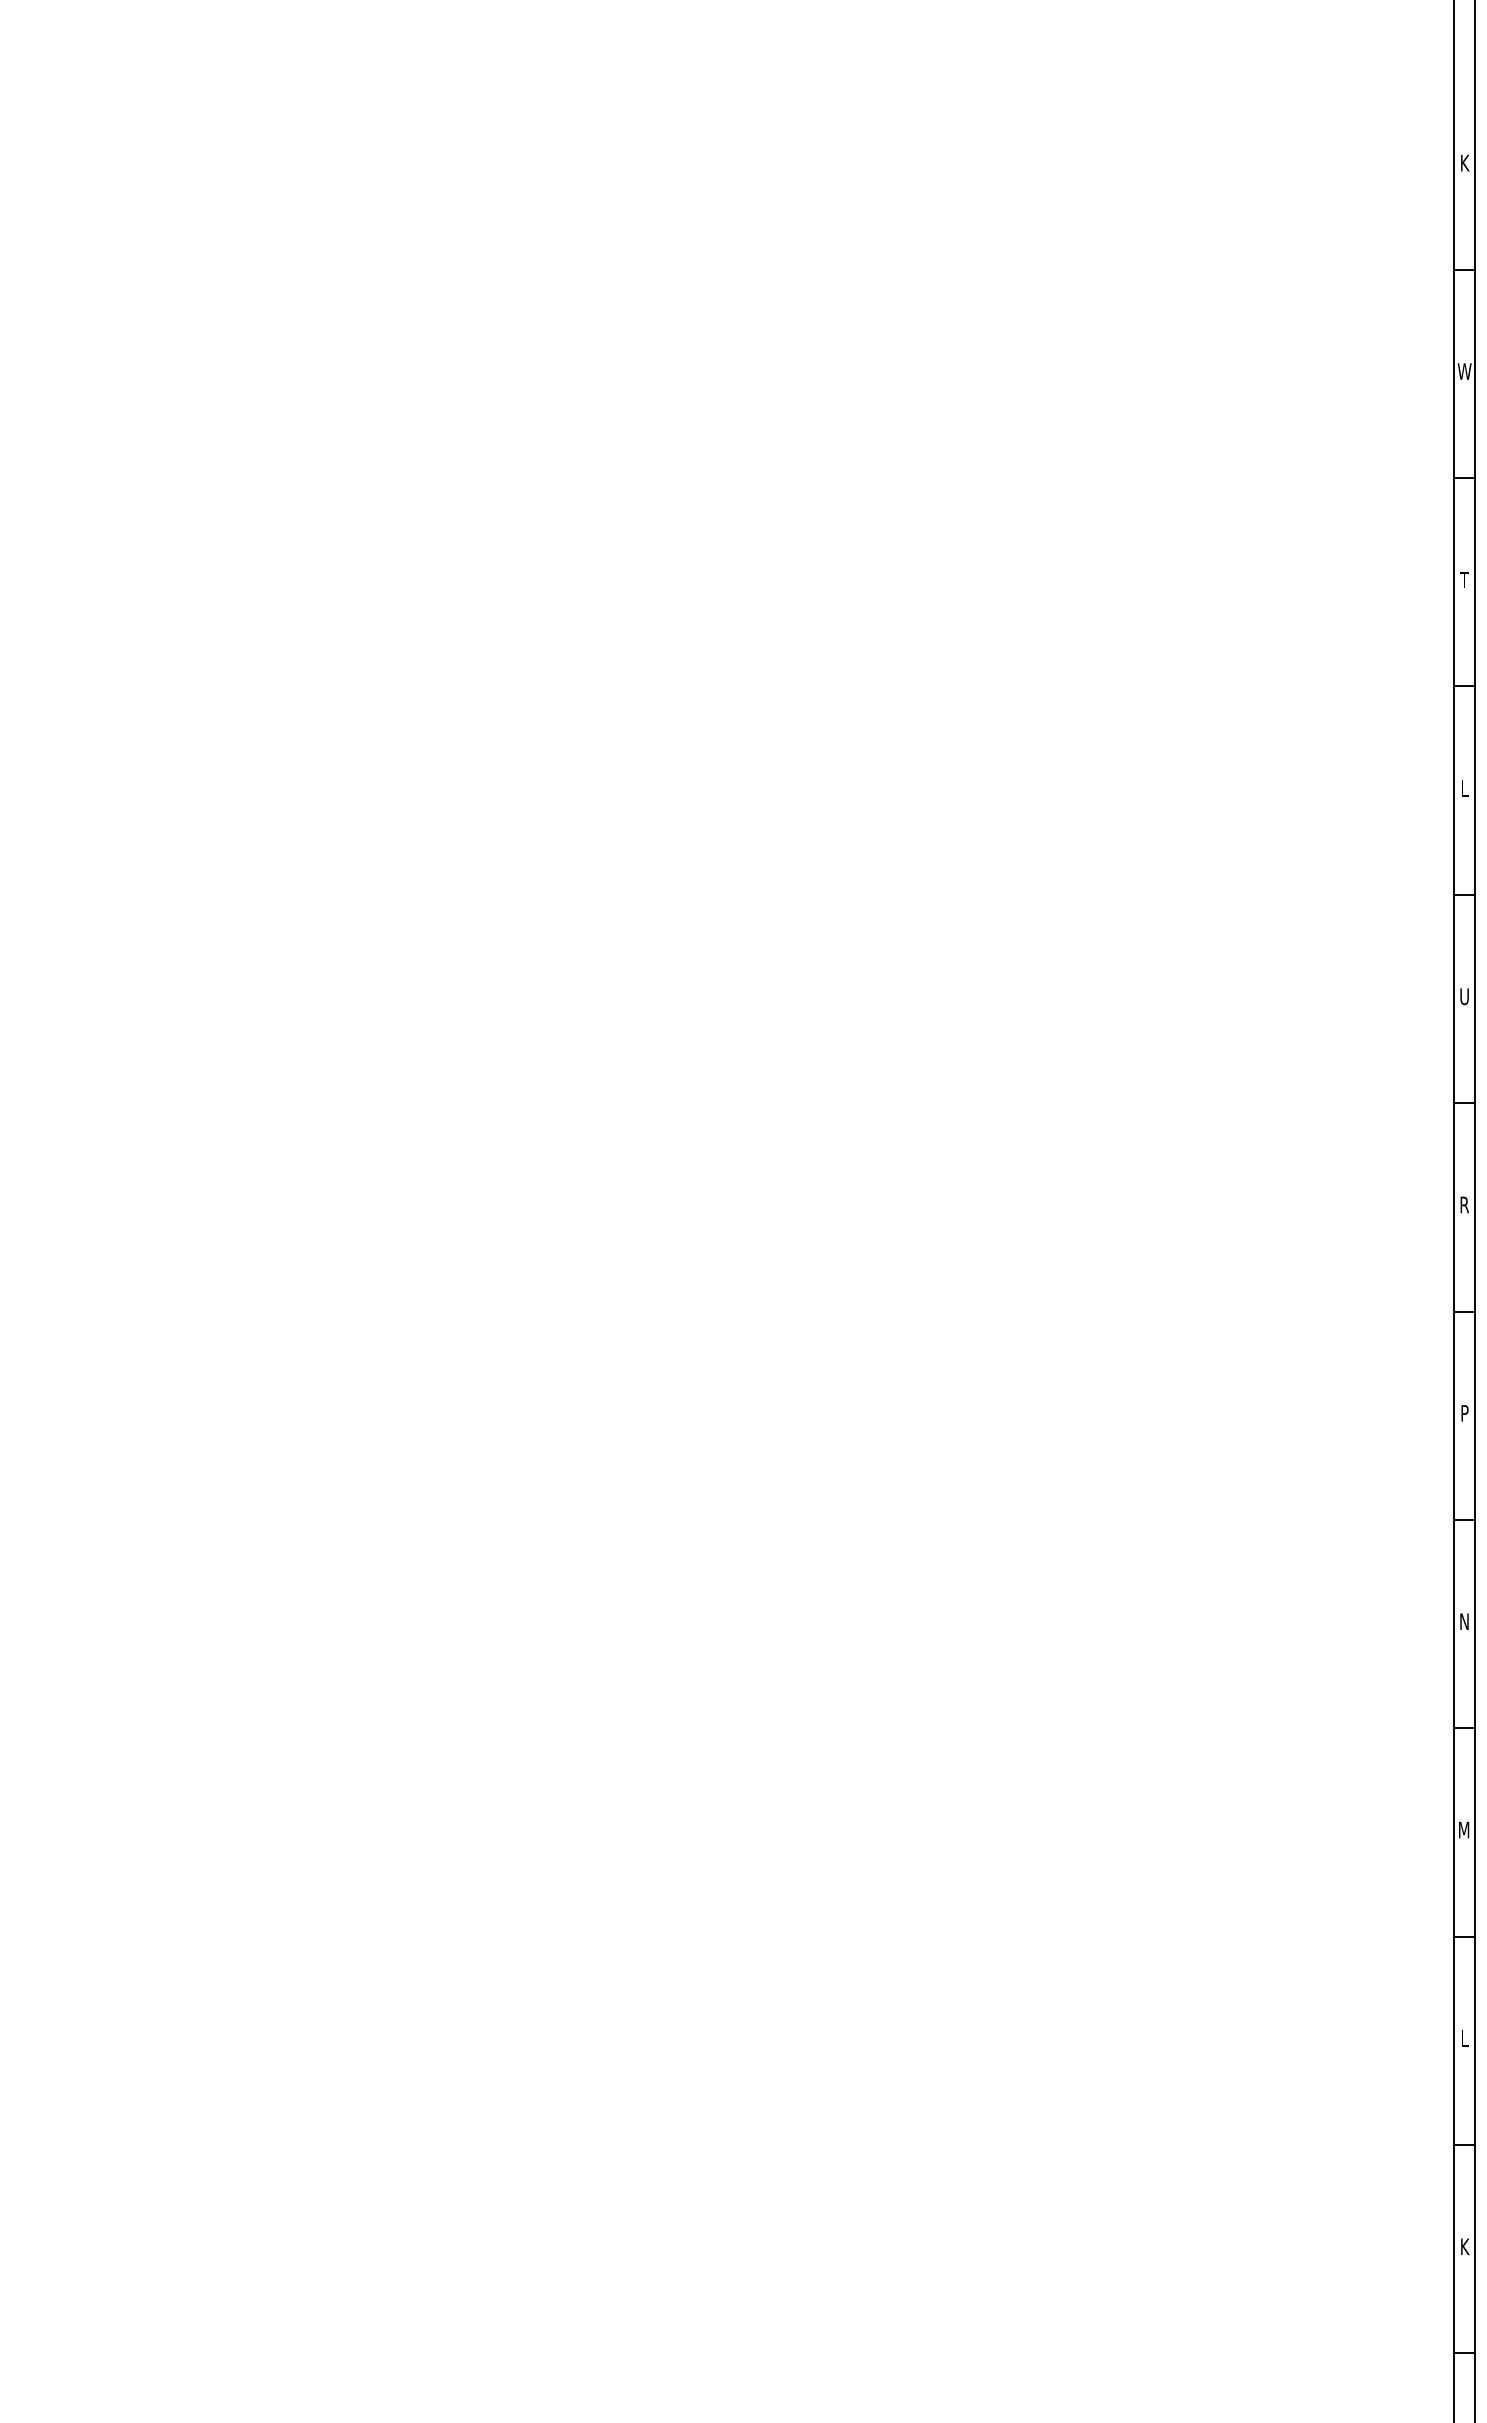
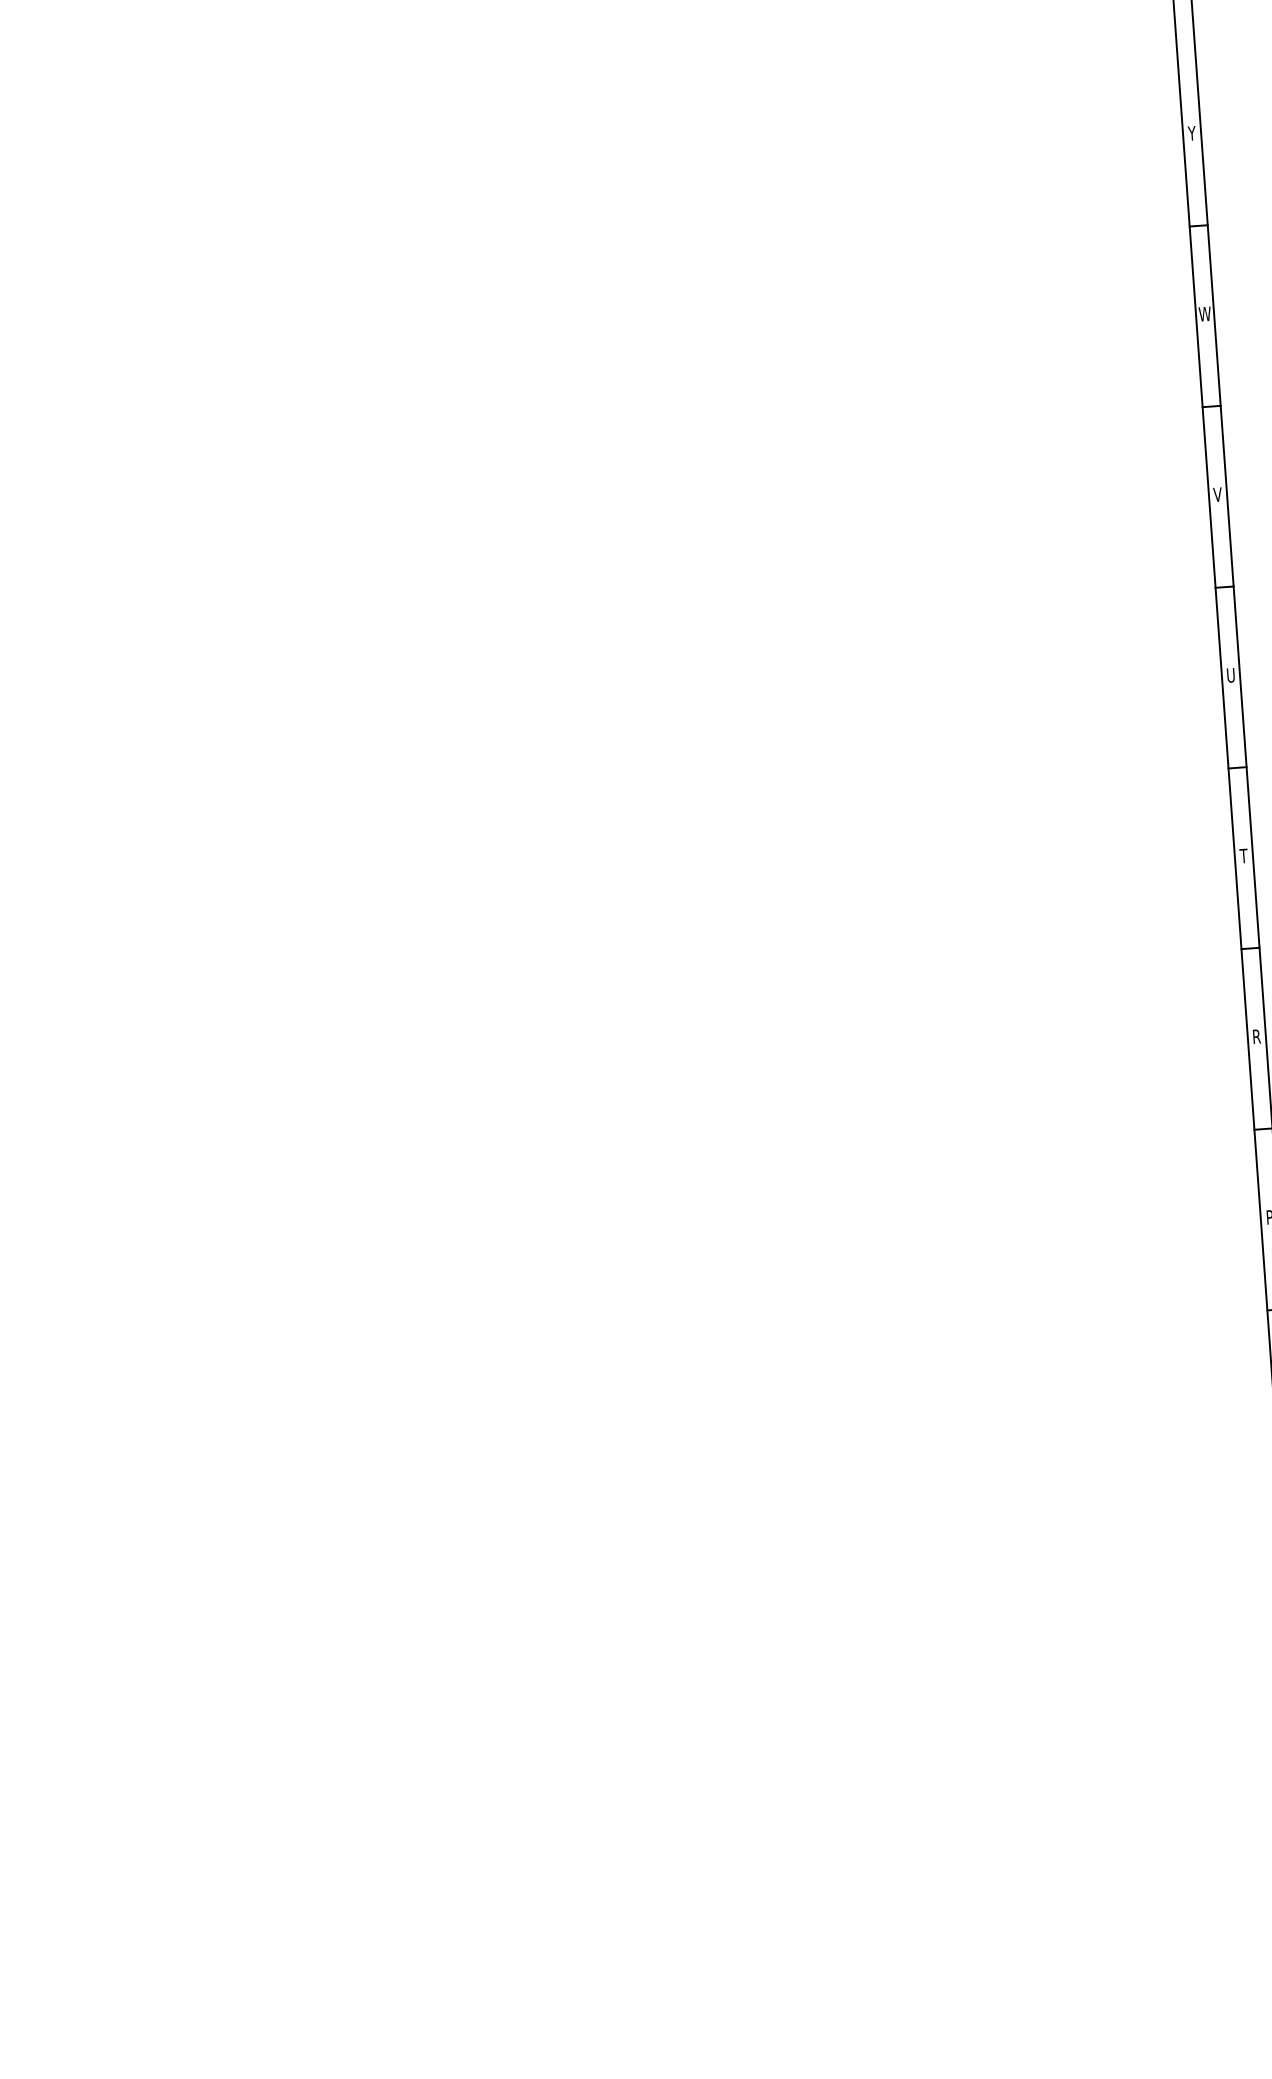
text: (1464, 162) -> (1191, 132), K -> Y
text: (1464, 579) -> (1217, 494), T -> V
text: (1464, 788) -> (1230, 675), L -> U
text: (1464, 996) -> (1243, 855), U -> T

